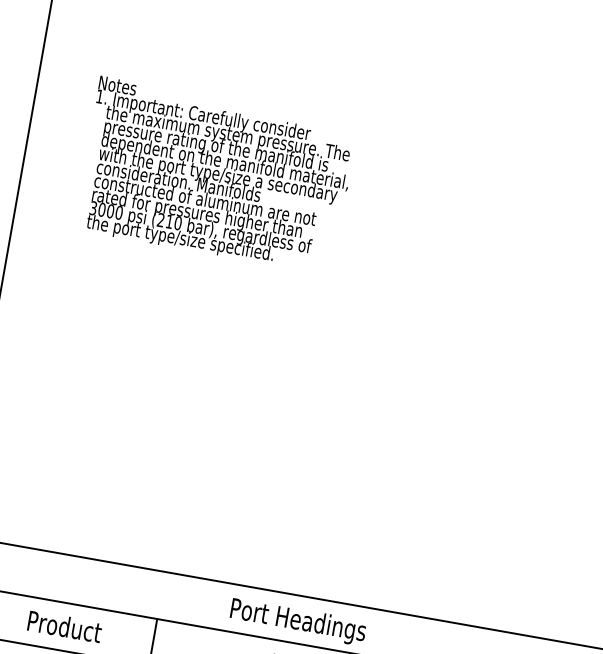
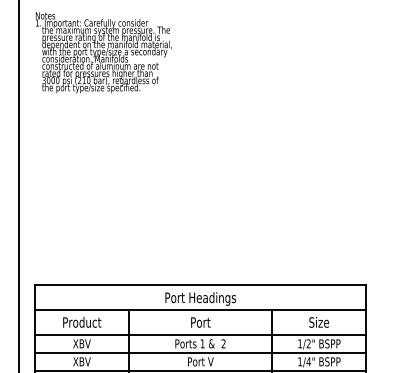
text: (215, 174) -> (103, 52), moved

